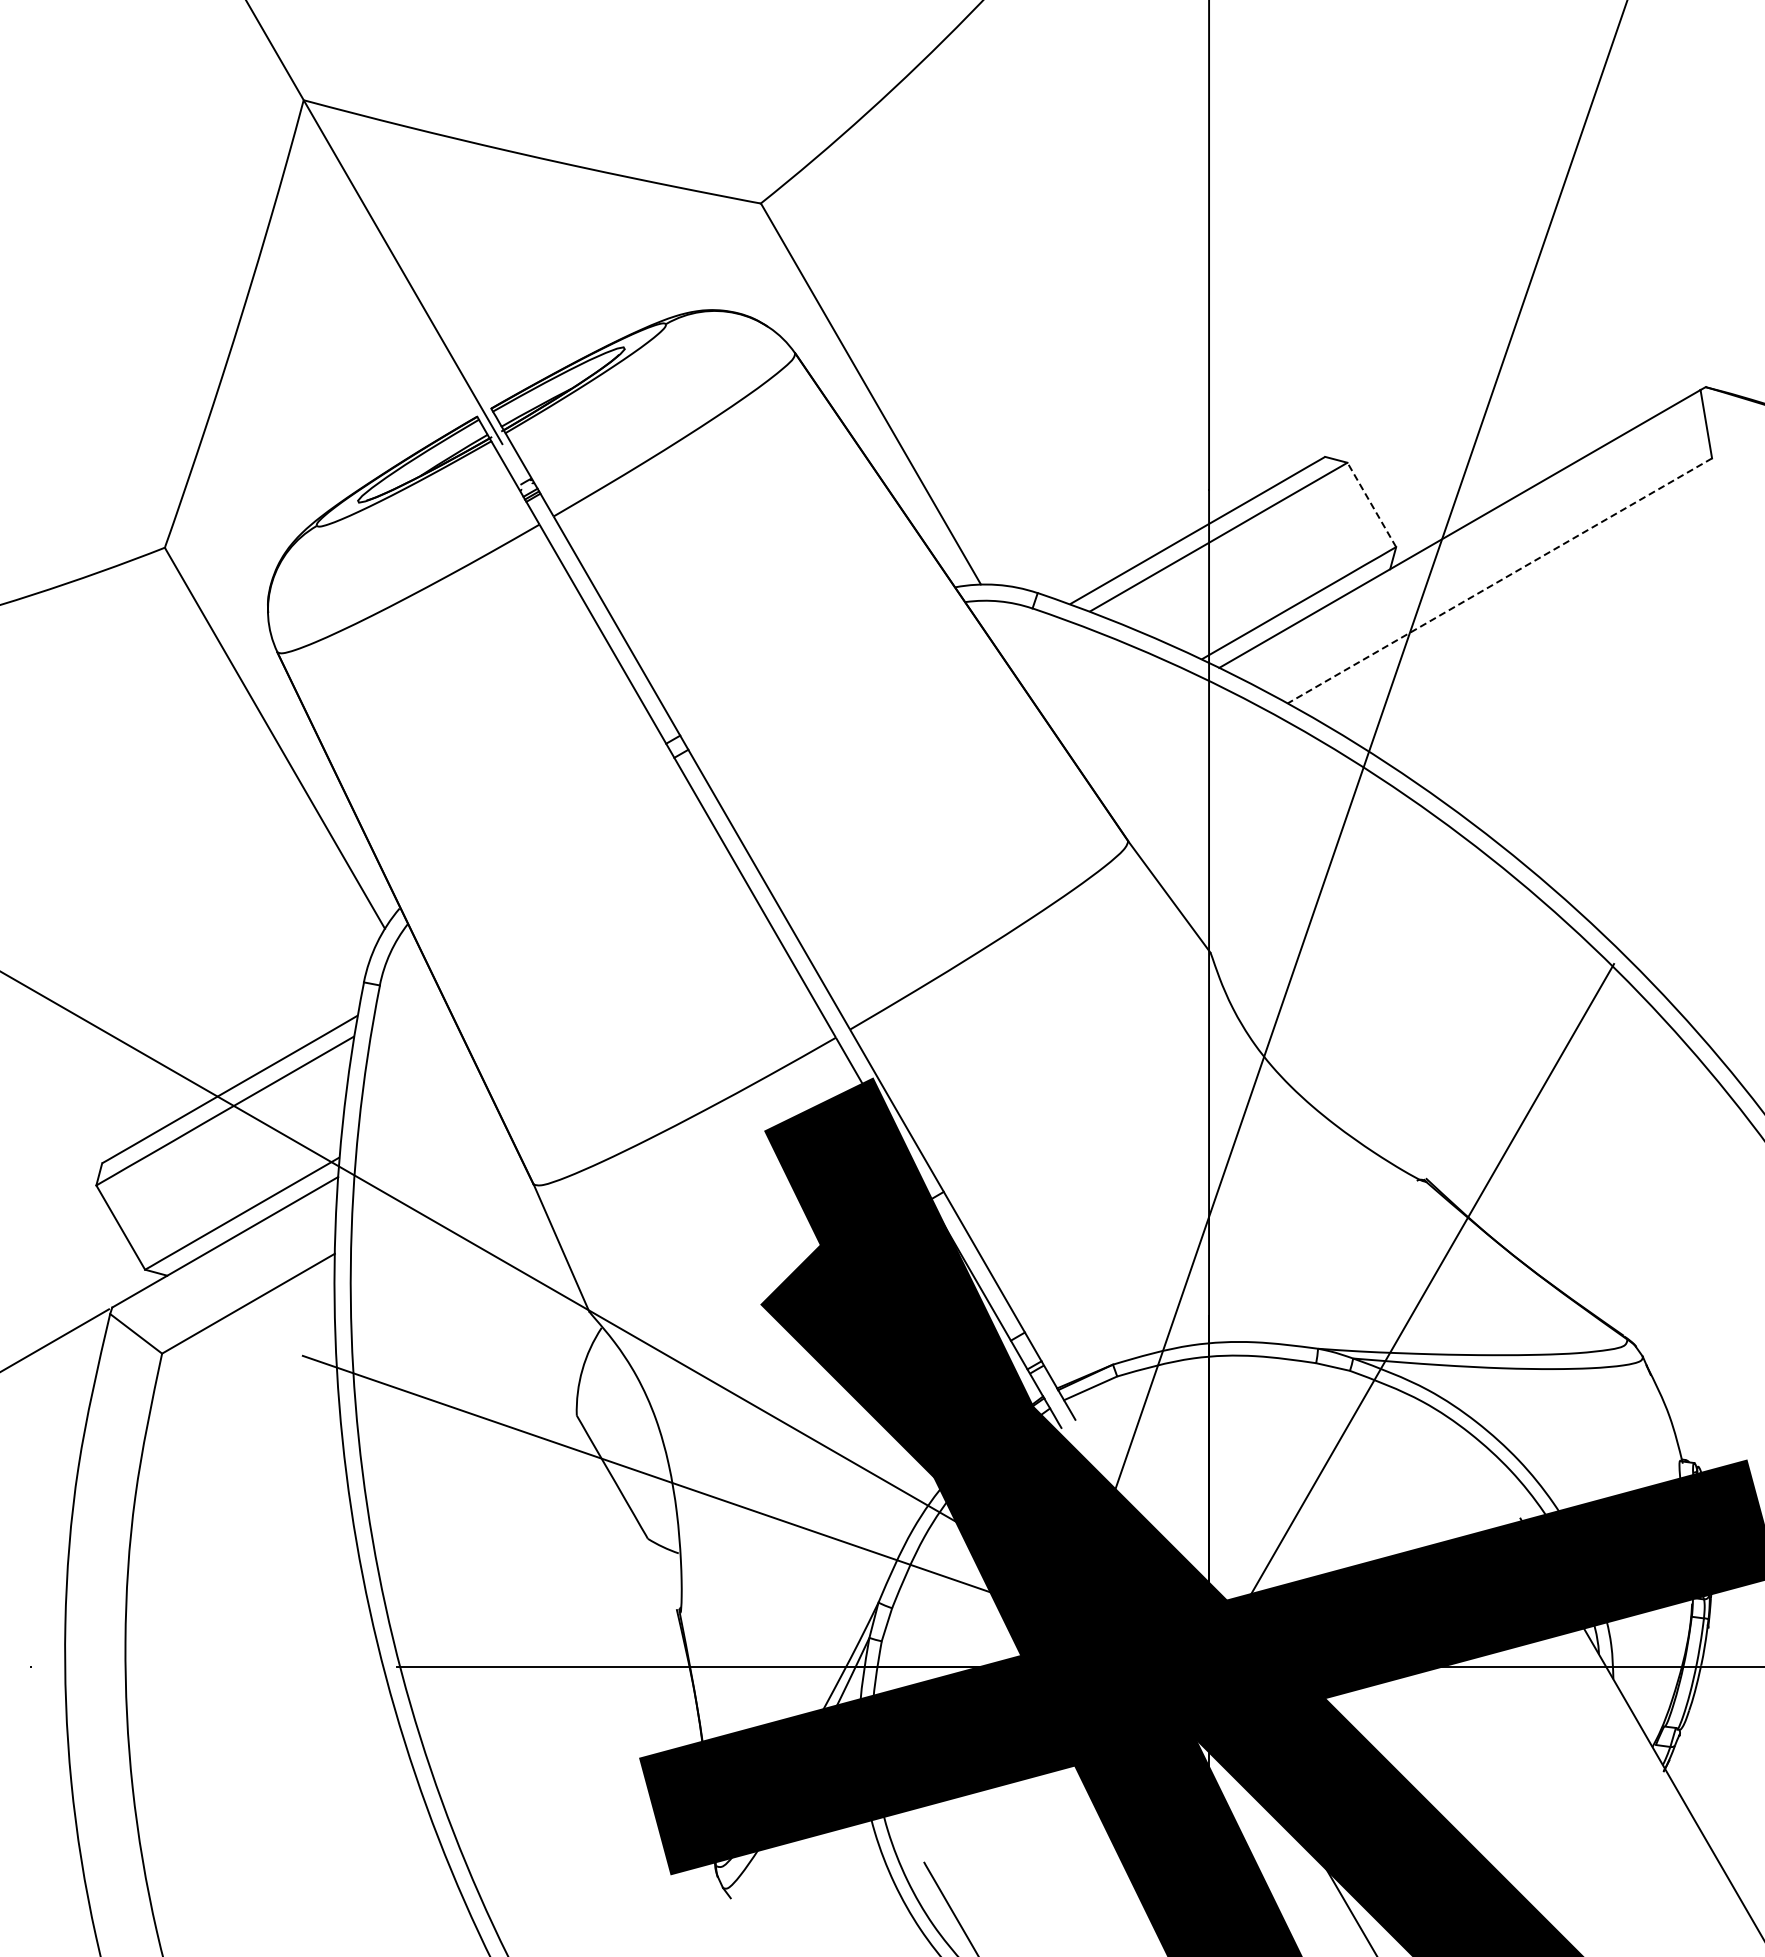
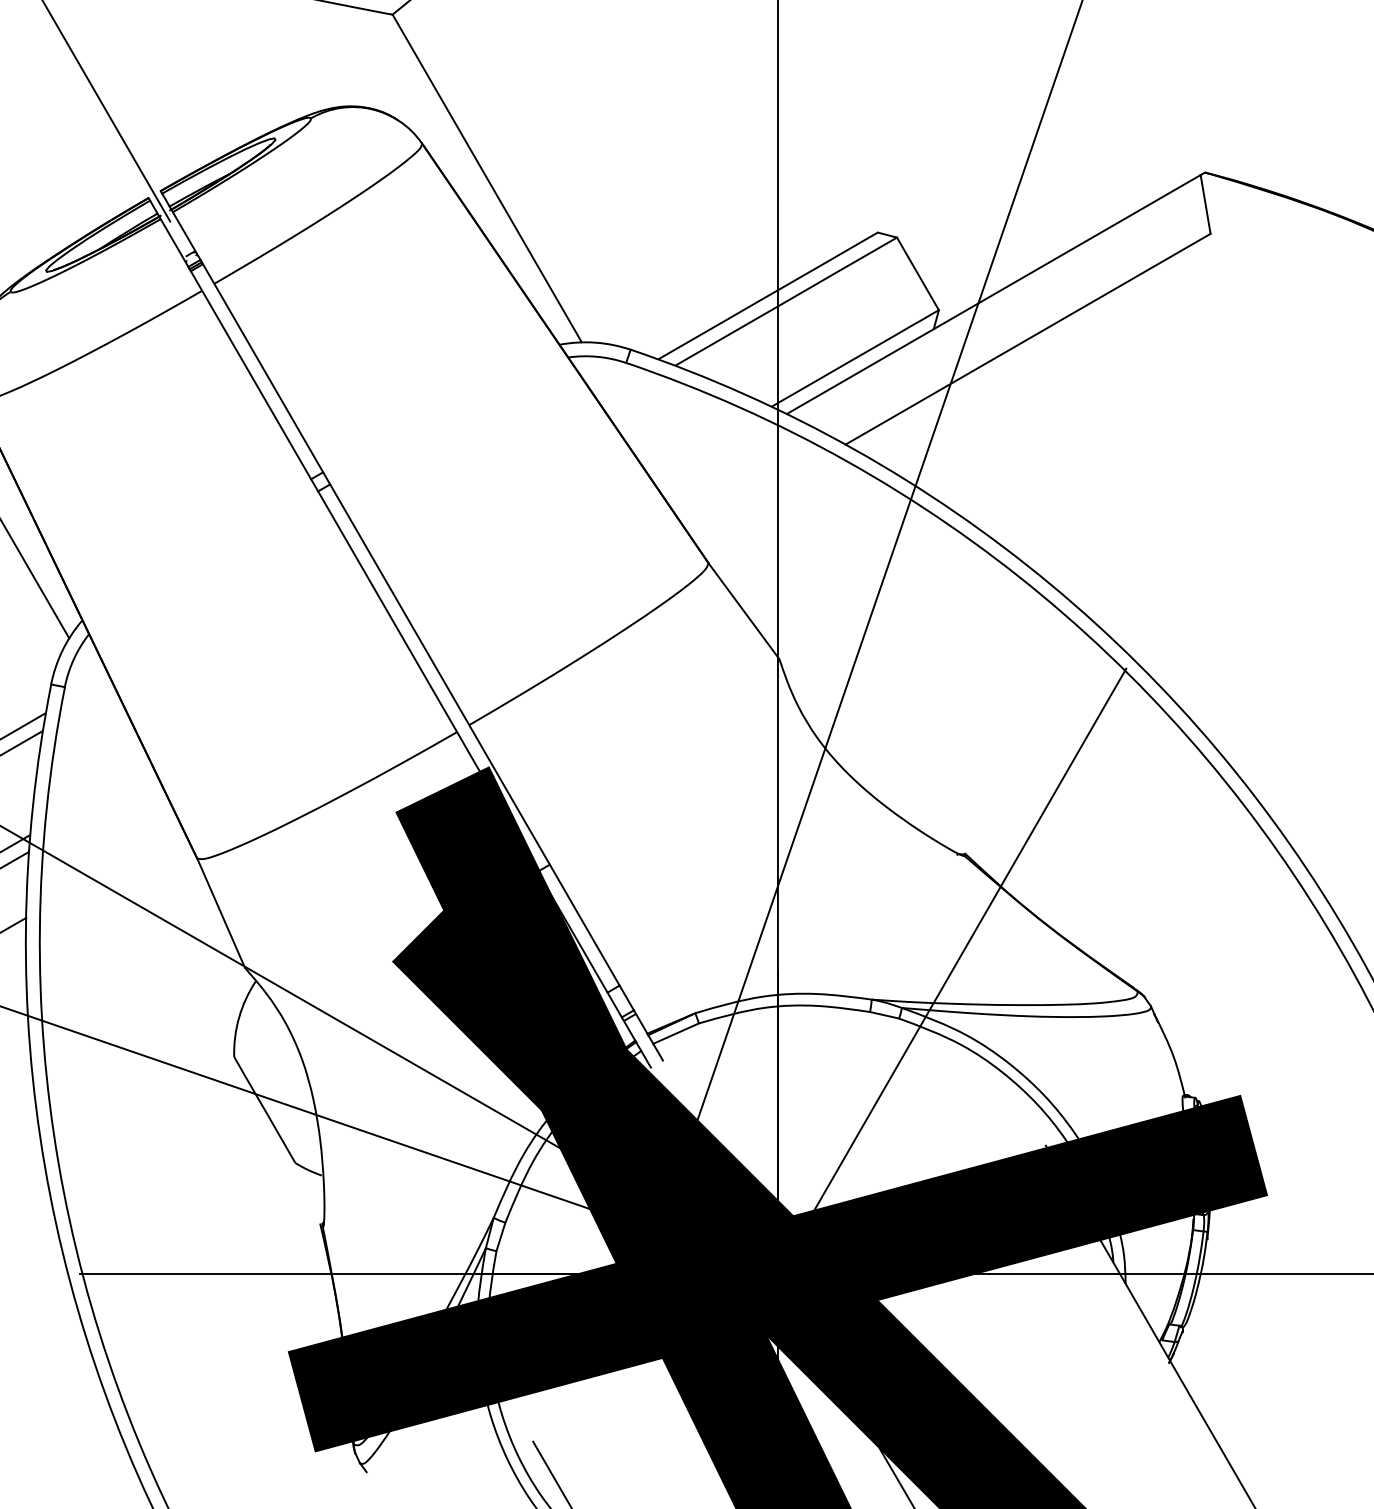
line: (1371, 504) -> (917, 273), dashed -> solid
line: (1499, 581) -> (1027, 339), dashed -> solid

